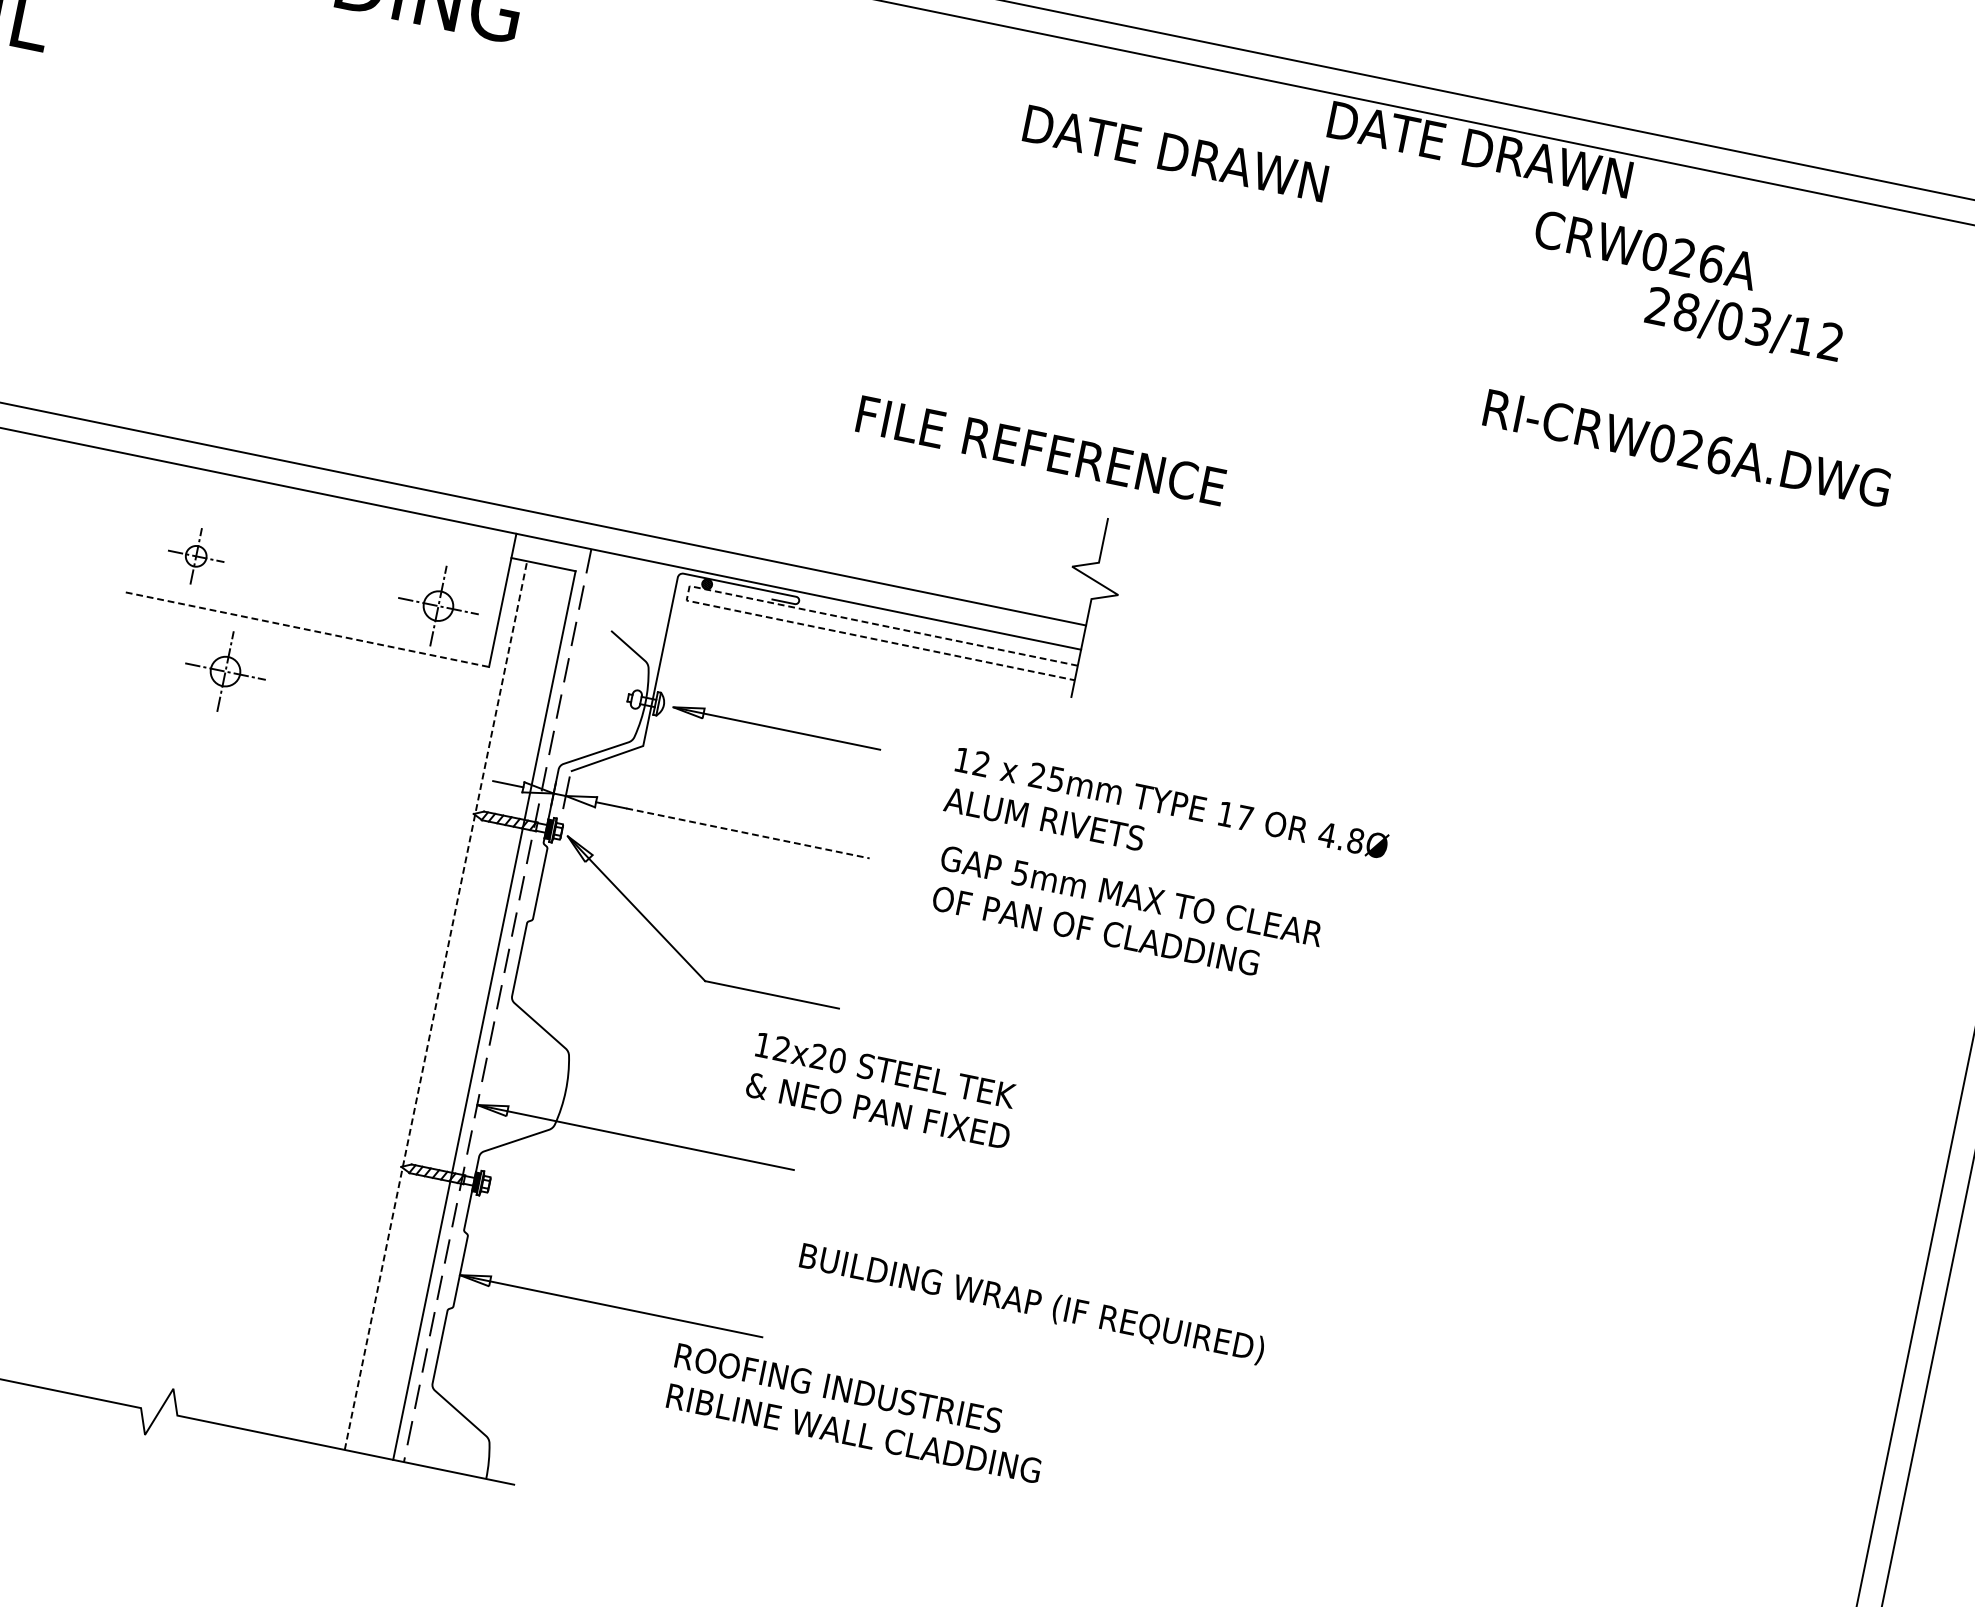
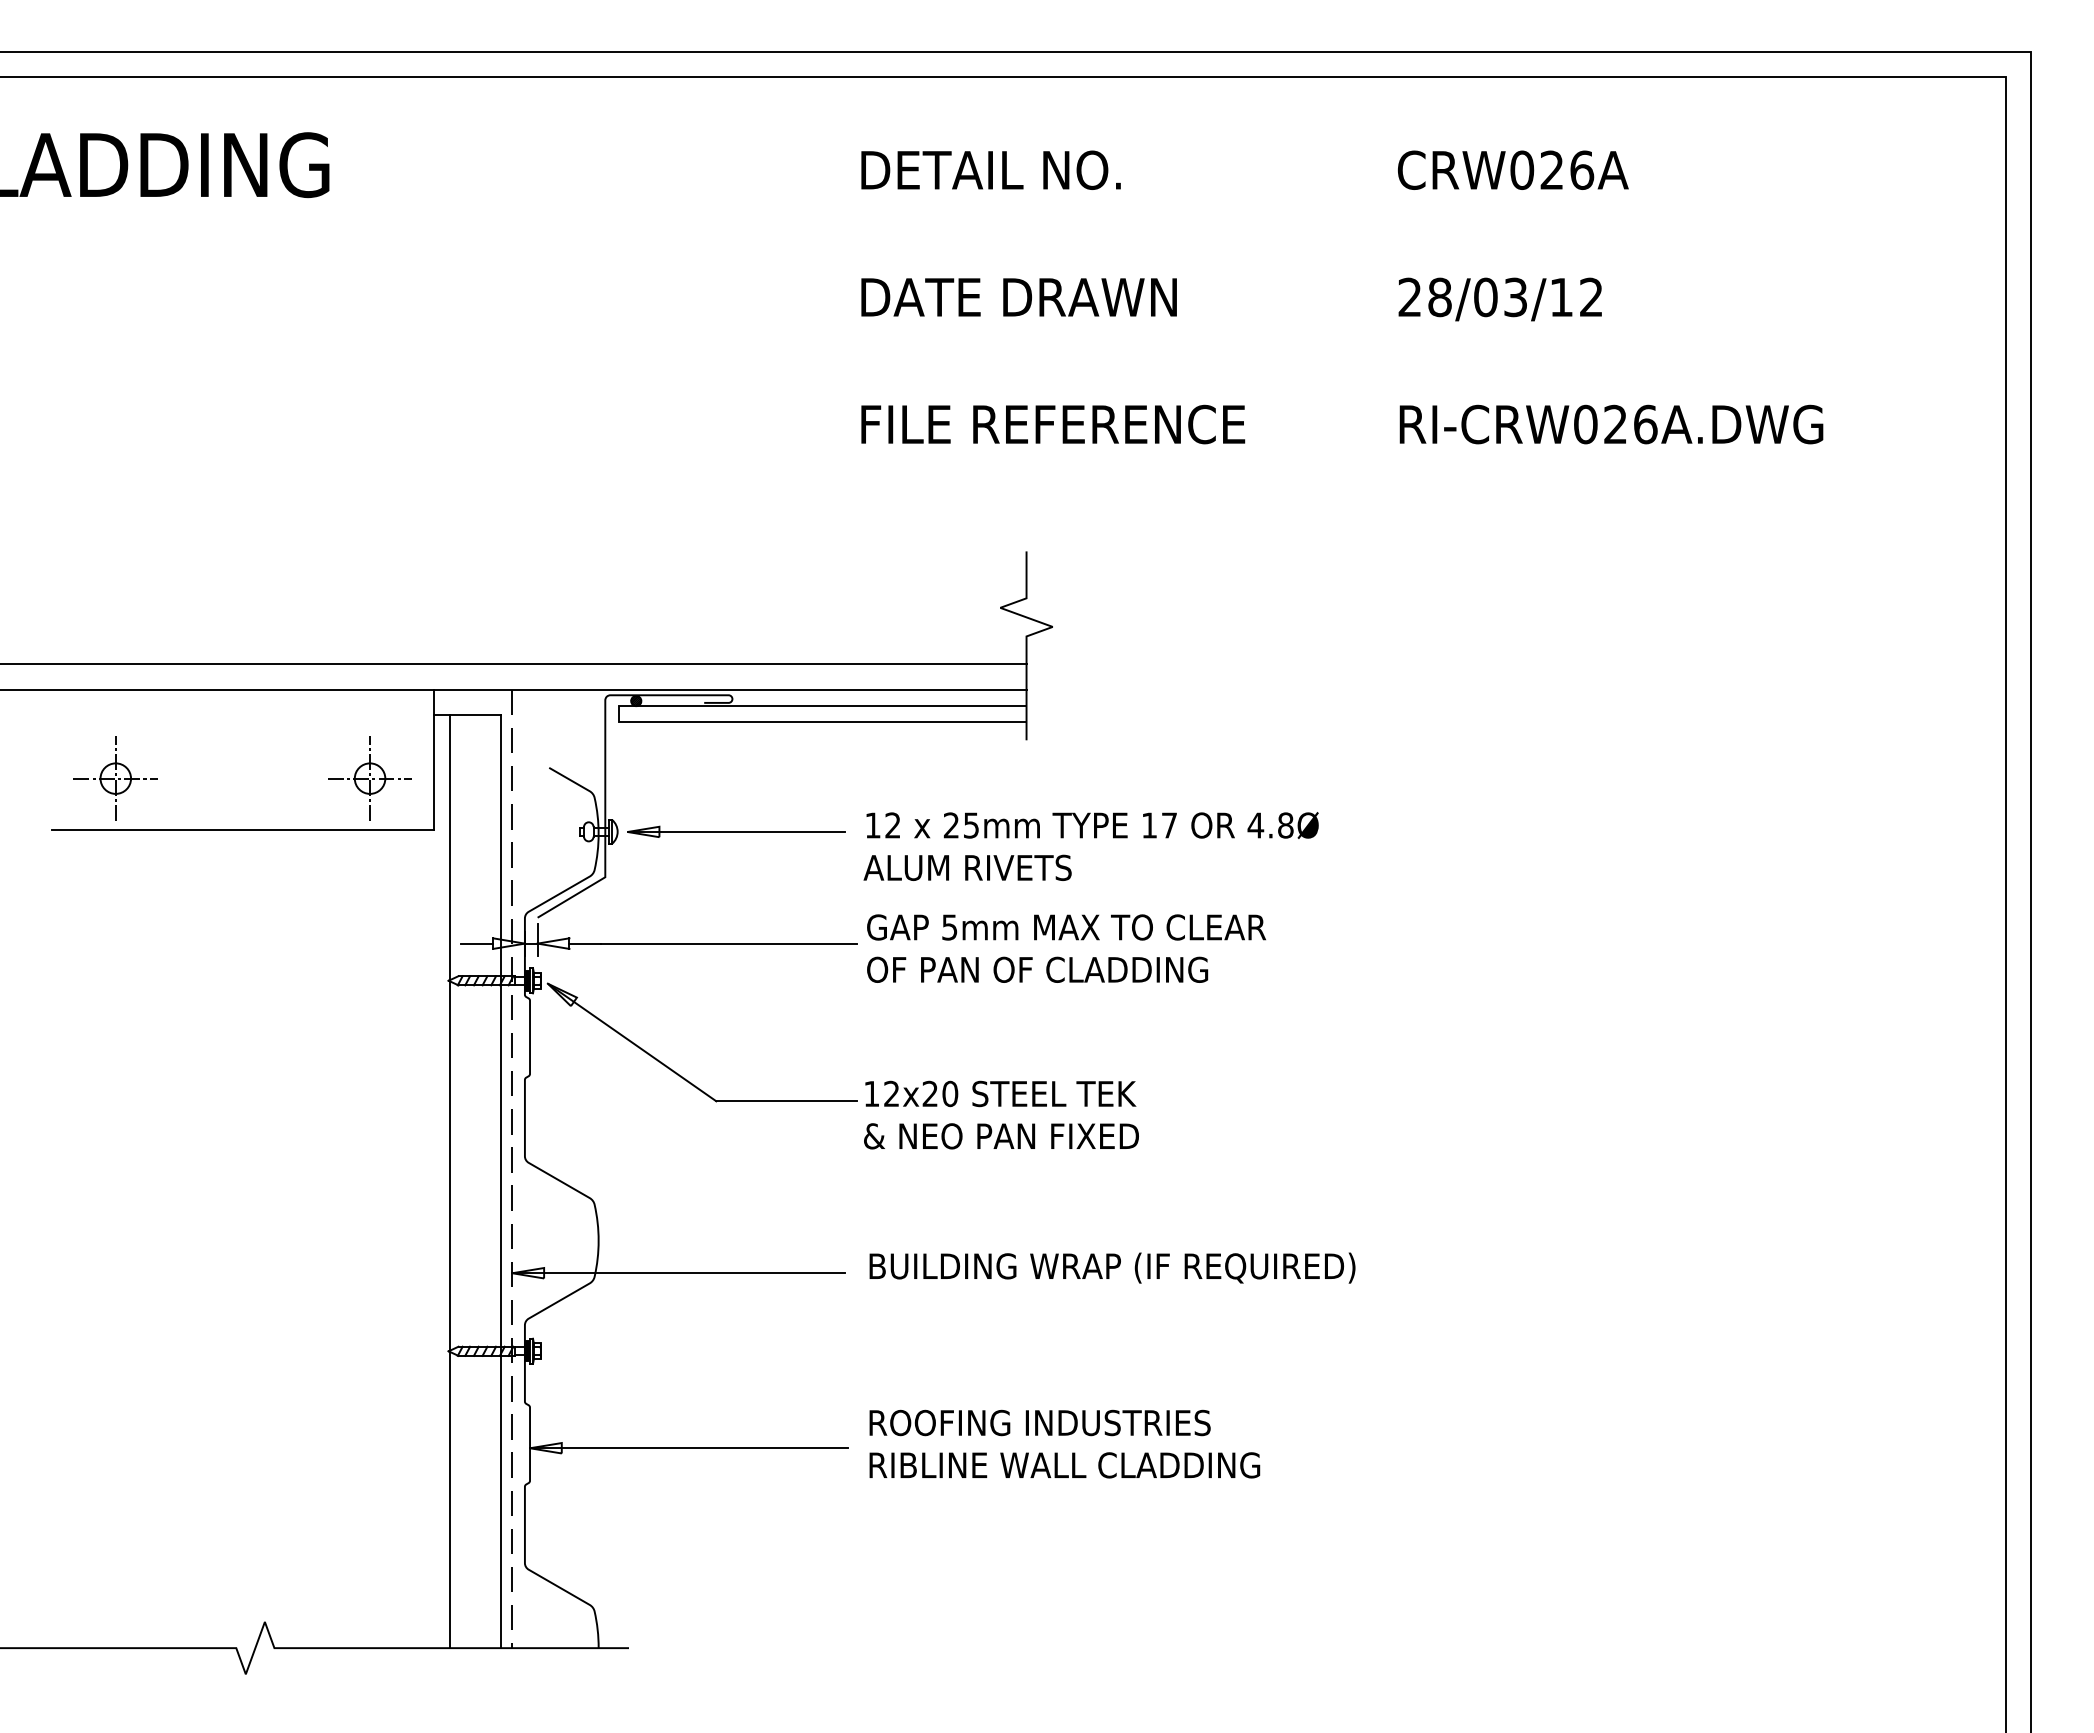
text: (1479, 149) -> (1018, 297), moved
text: (1190, 155) -> (1034, 169), DATE DRAWN -> DETAIL NO.
text: (1743, 325) -> (1499, 299), moved
text: (1687, 448) -> (1611, 424), moved
text: (1041, 450) -> (1053, 424), moved
part: (196, 556) -> (115, 778), size x1.43
line: (687, 593) -> (618, 714), dashed -> solid
line: (307, 629) -> (242, 829), dashed -> solid
part: (225, 671) -> (168, 888), removed
text: (1165, 822) -> (1090, 846), moved
line: (747, 833) -> (728, 943), dashed -> solid
text: (1127, 916) -> (1066, 948), moved
line: (436, 1005) -> (450, 1181), dashed -> solid
text: (882, 1090) -> (1001, 1114), moved
text: (1032, 1303) -> (1112, 1267), moved
text: (857, 1412) -> (1064, 1443), moved

